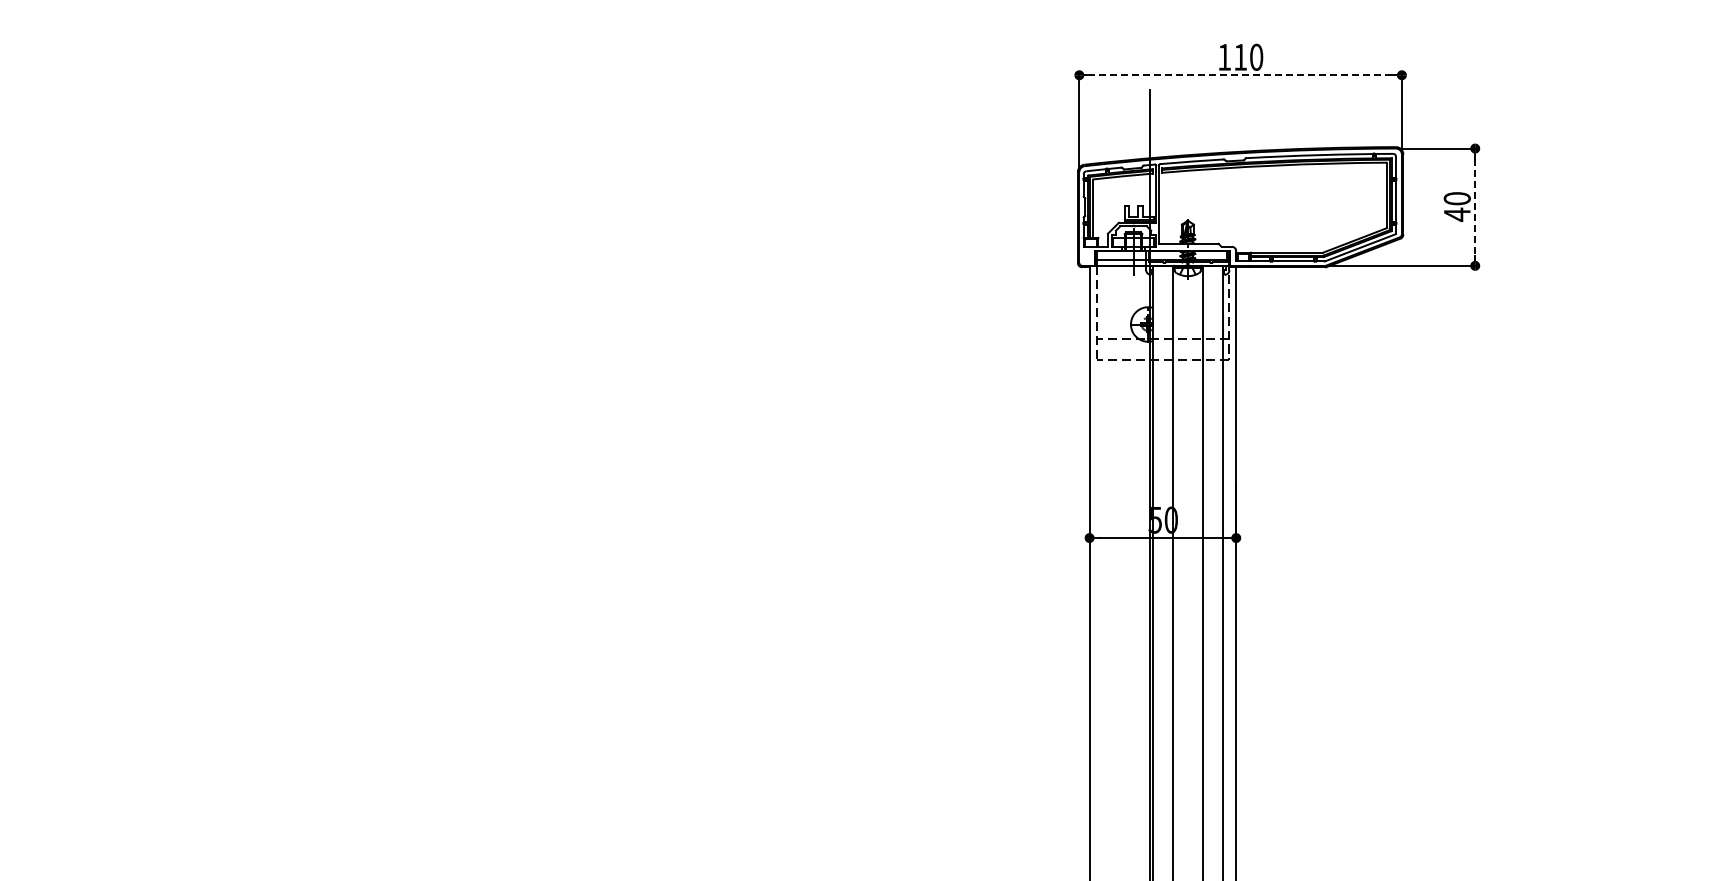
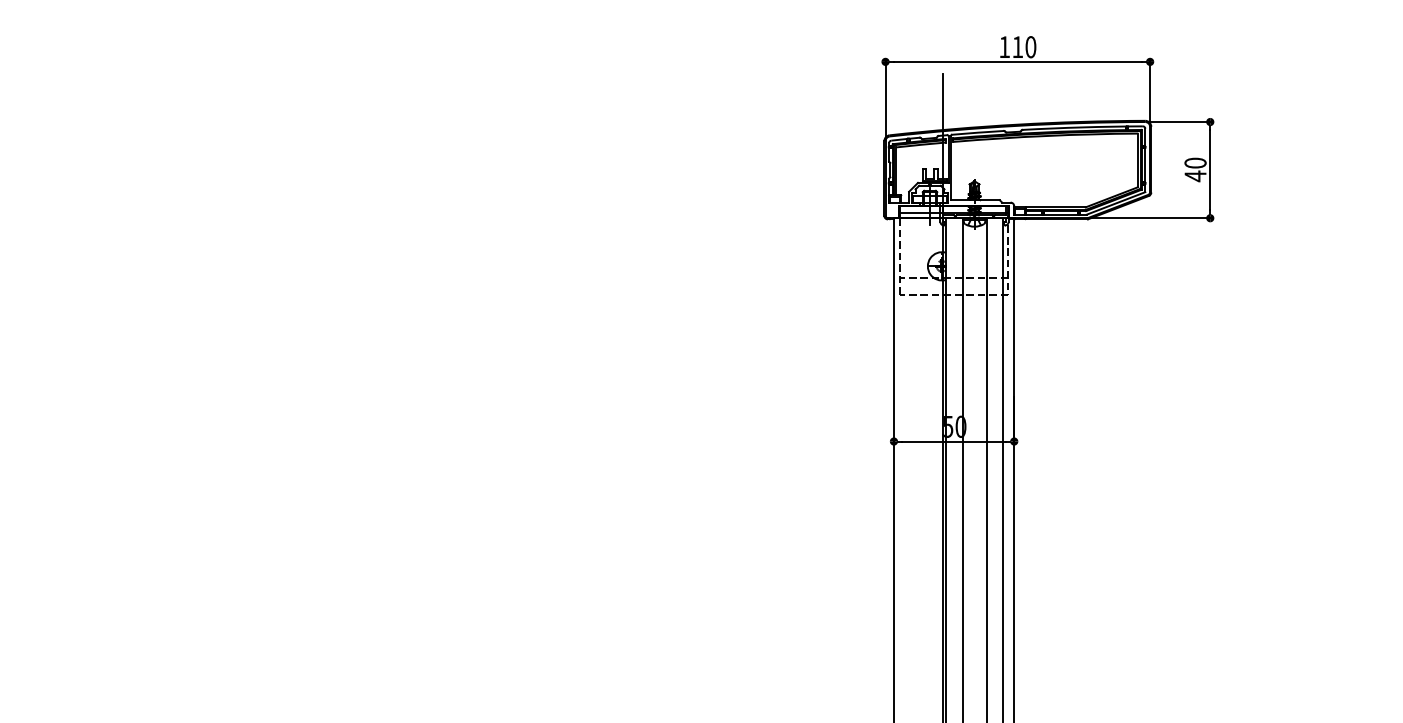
line: (1240, 75) -> (1017, 62), dashed -> solid
line: (1475, 207) -> (1210, 170), dashed -> solid

